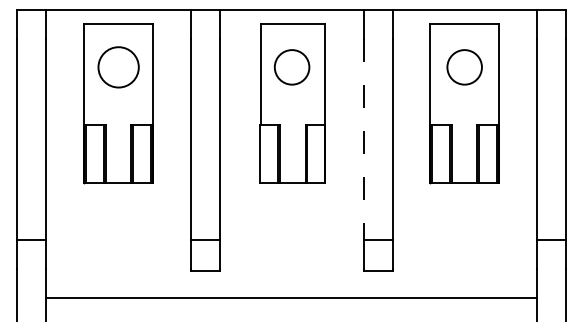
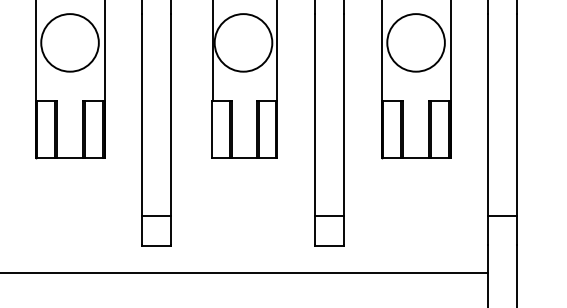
circle: (118, 67) -> (69, 43), size x1.43
circle: (291, 67) -> (242, 43), size x1.67
circle: (464, 67) -> (415, 43), size x1.67
line: (363, 139) -> (314, 115), dashed -> solid

